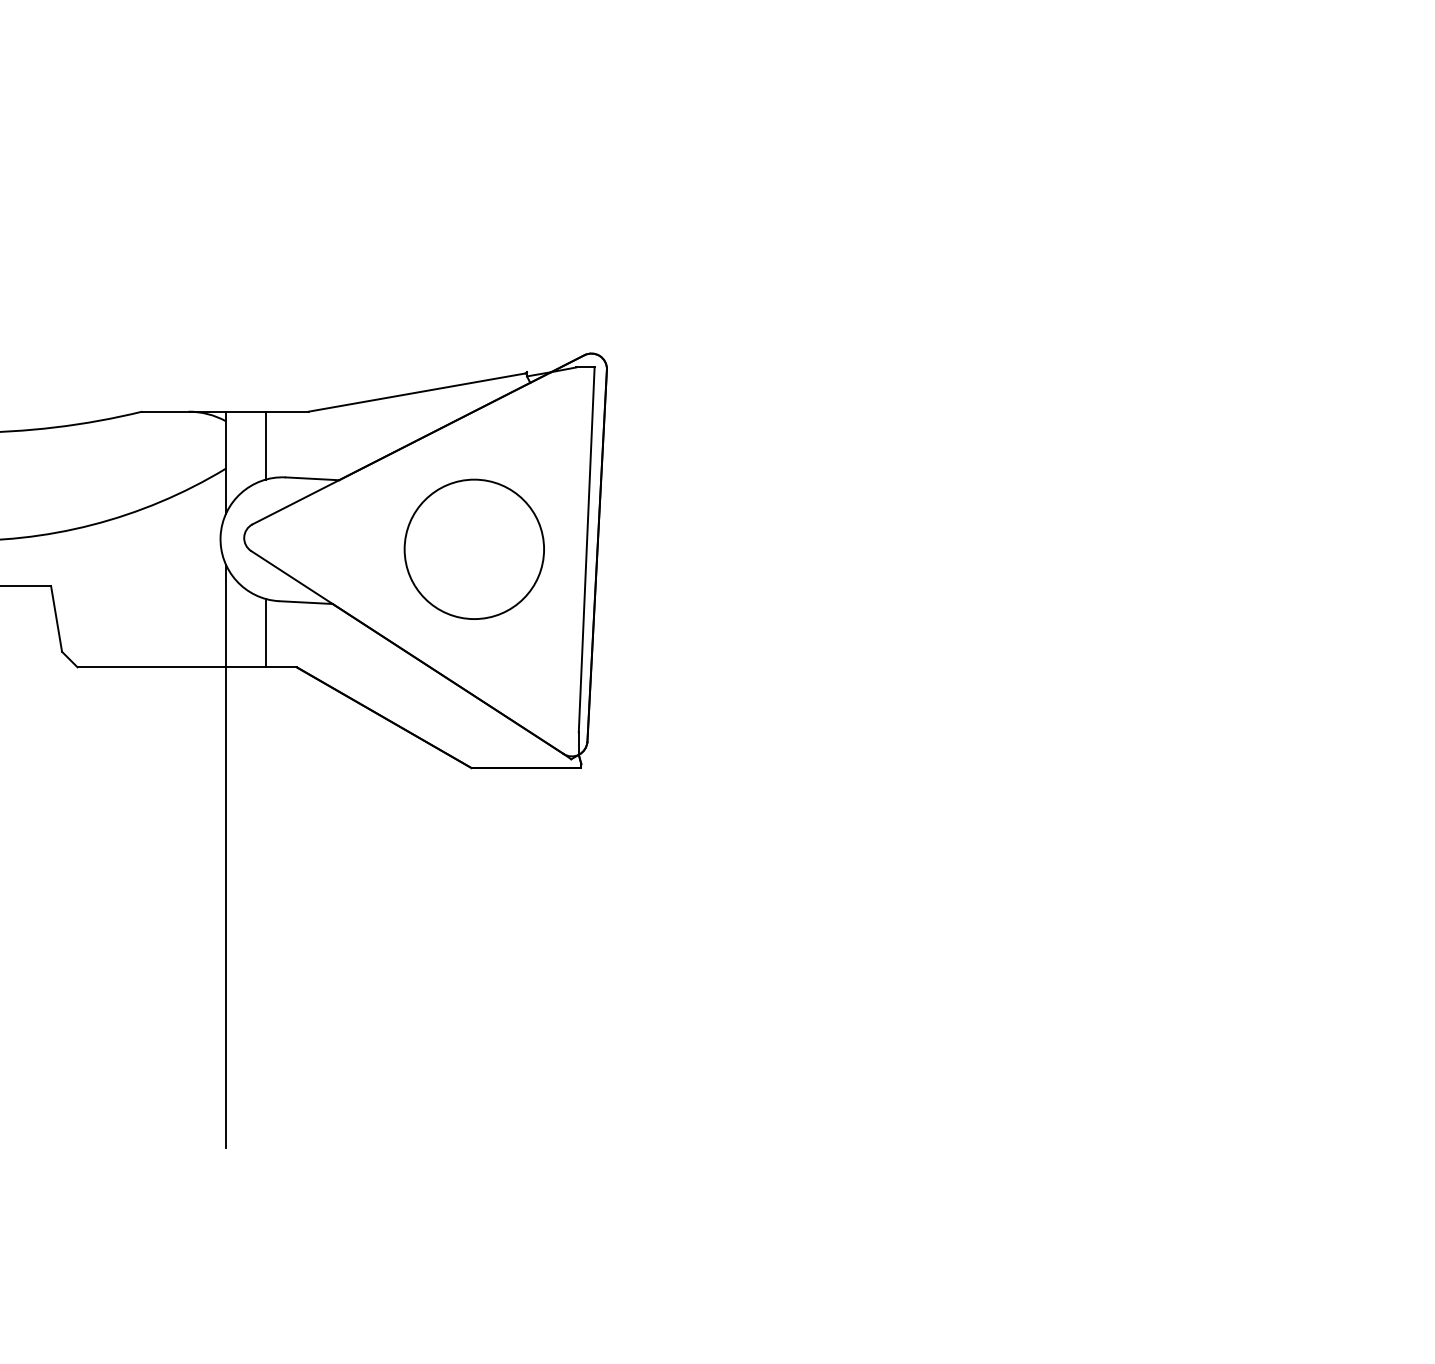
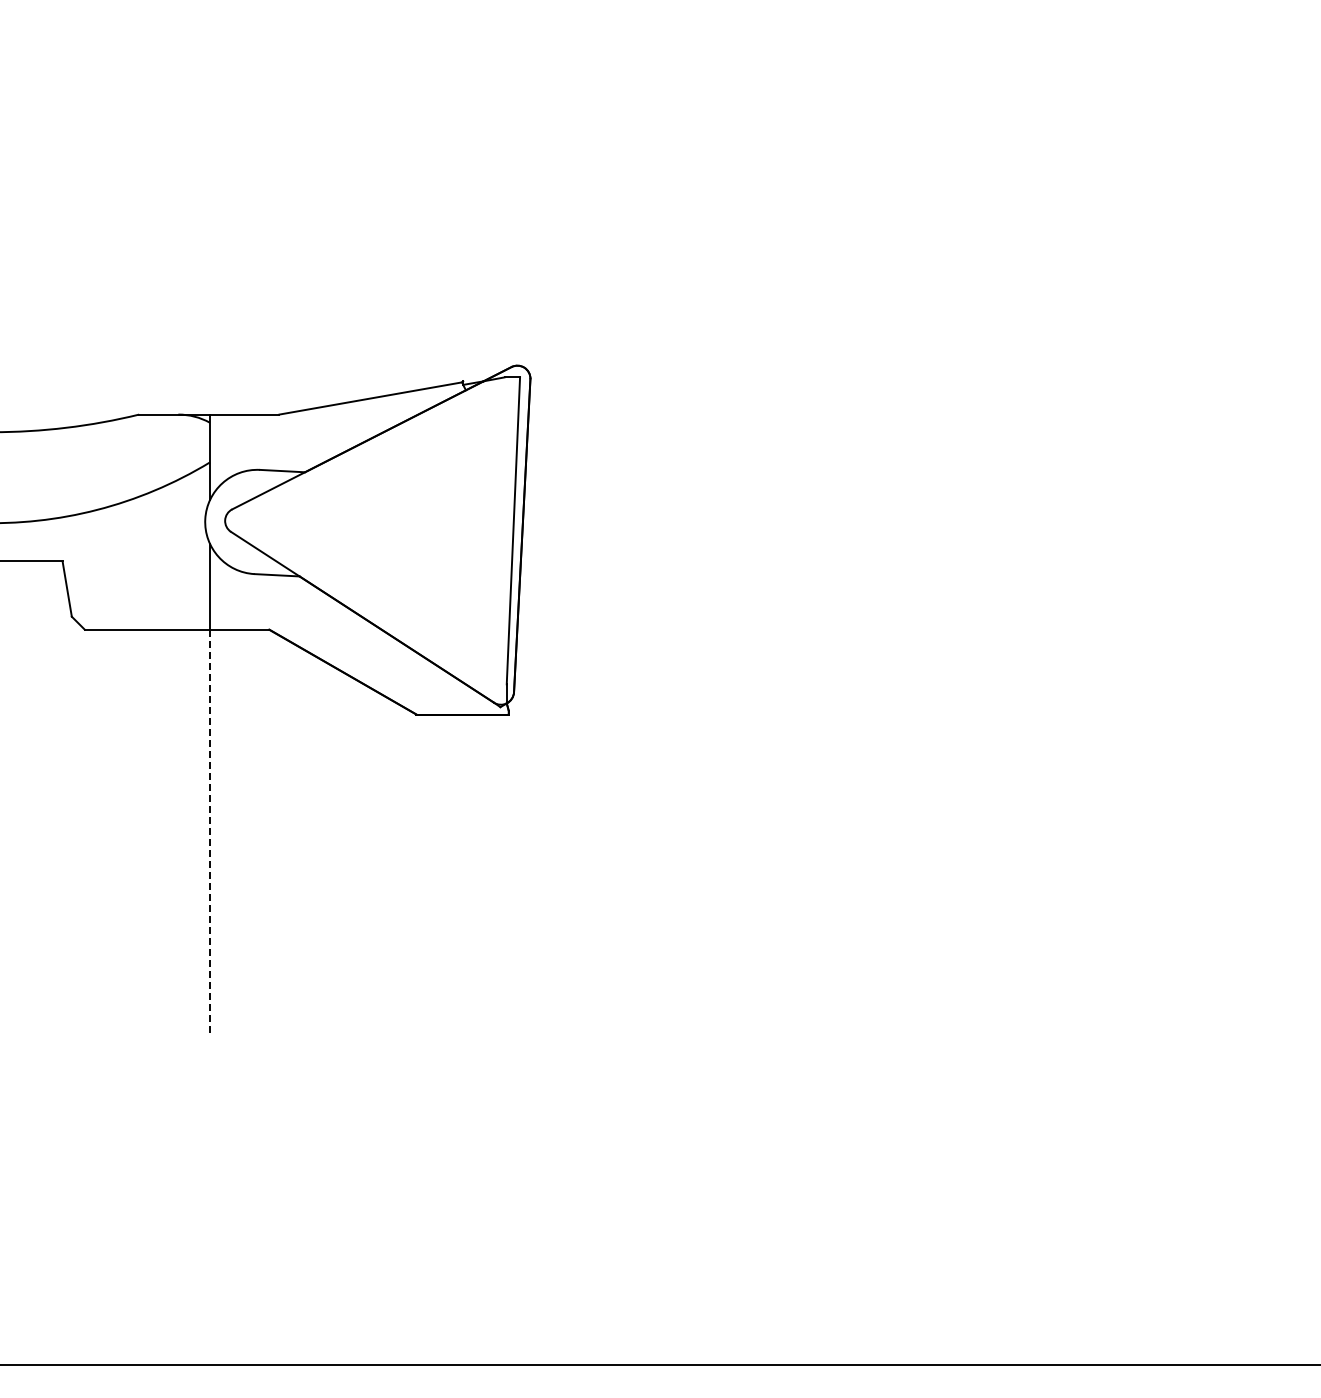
line: (266, 444) -> (243, 442), removed
circle: (473, 549) -> (418, 530), removed
line: (266, 632) -> (243, 600), removed
line: (225, 908) -> (209, 832), solid -> dashed

